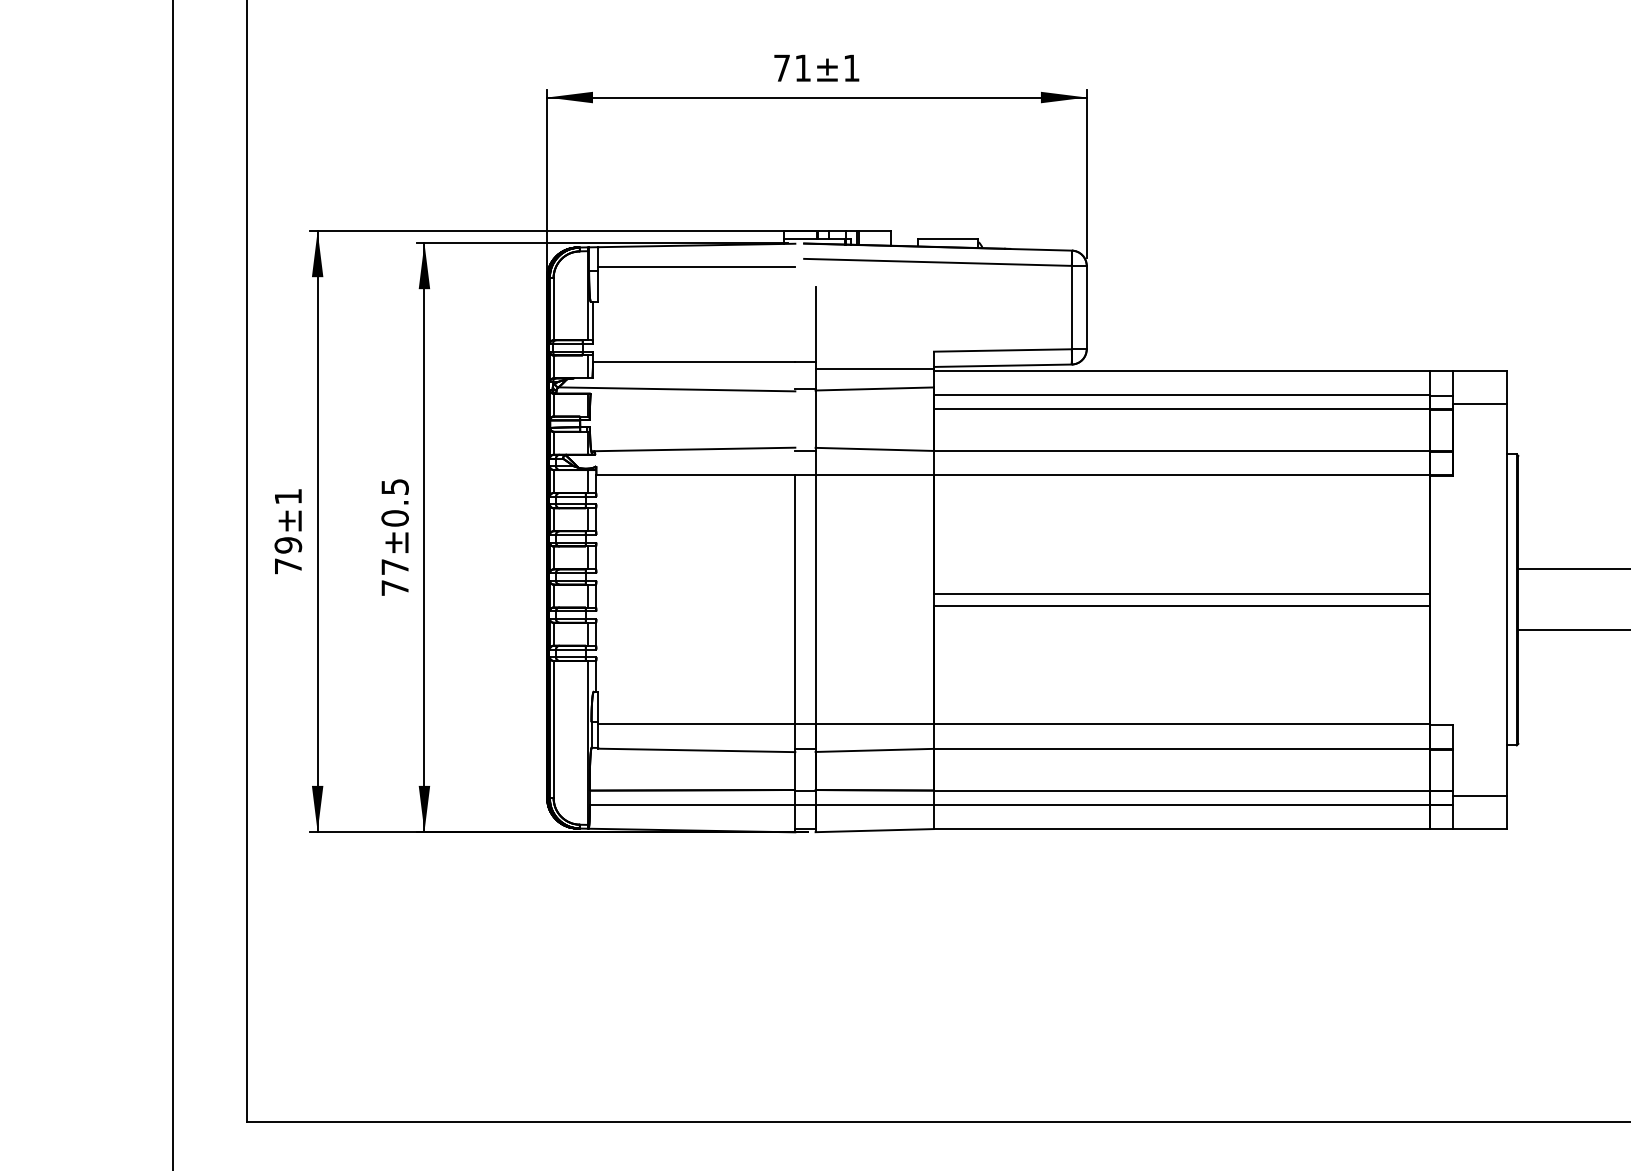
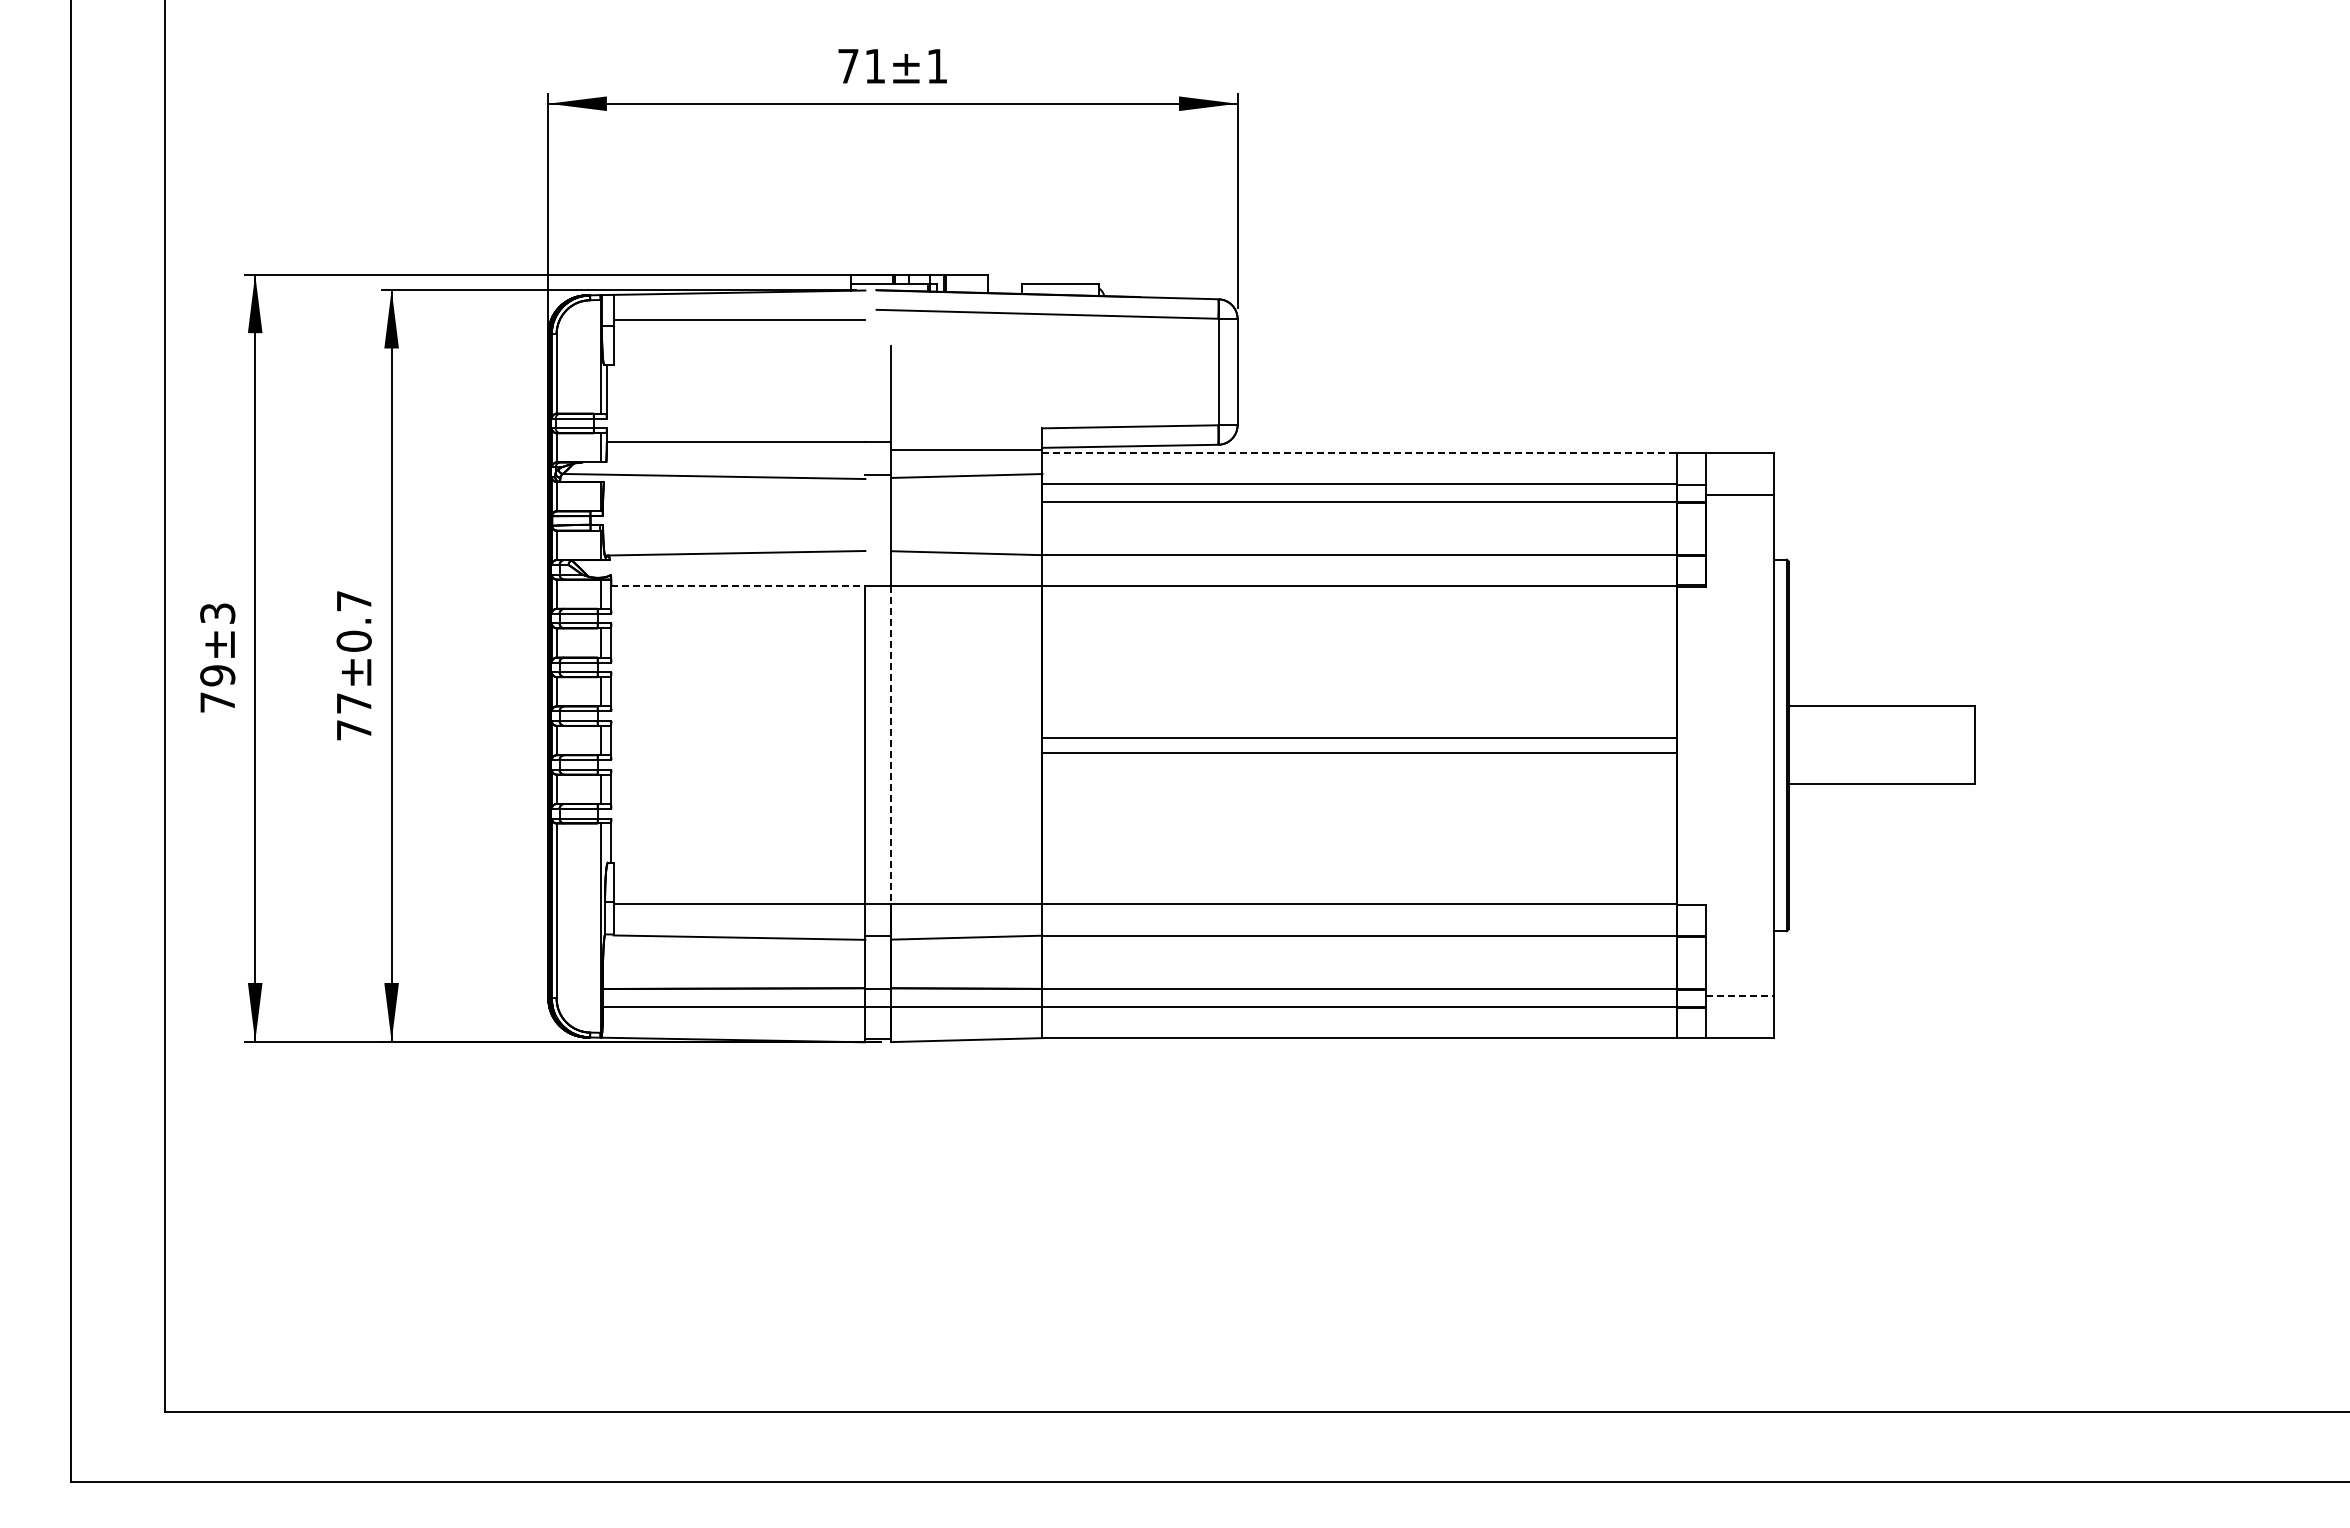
line: (1182, 370) -> (1360, 452), solid -> dashed
line: (805, 450) -> (878, 554), removed
line: (696, 475) -> (738, 586), solid -> dashed
text: (395, 487) -> (354, 601), 77±0.5 -> 77±0.7
text: (288, 496) -> (217, 613), 79±1 -> 79±3
line: (815, 599) -> (891, 745), solid -> dashed
line: (1480, 796) -> (1740, 996), solid -> dashed

